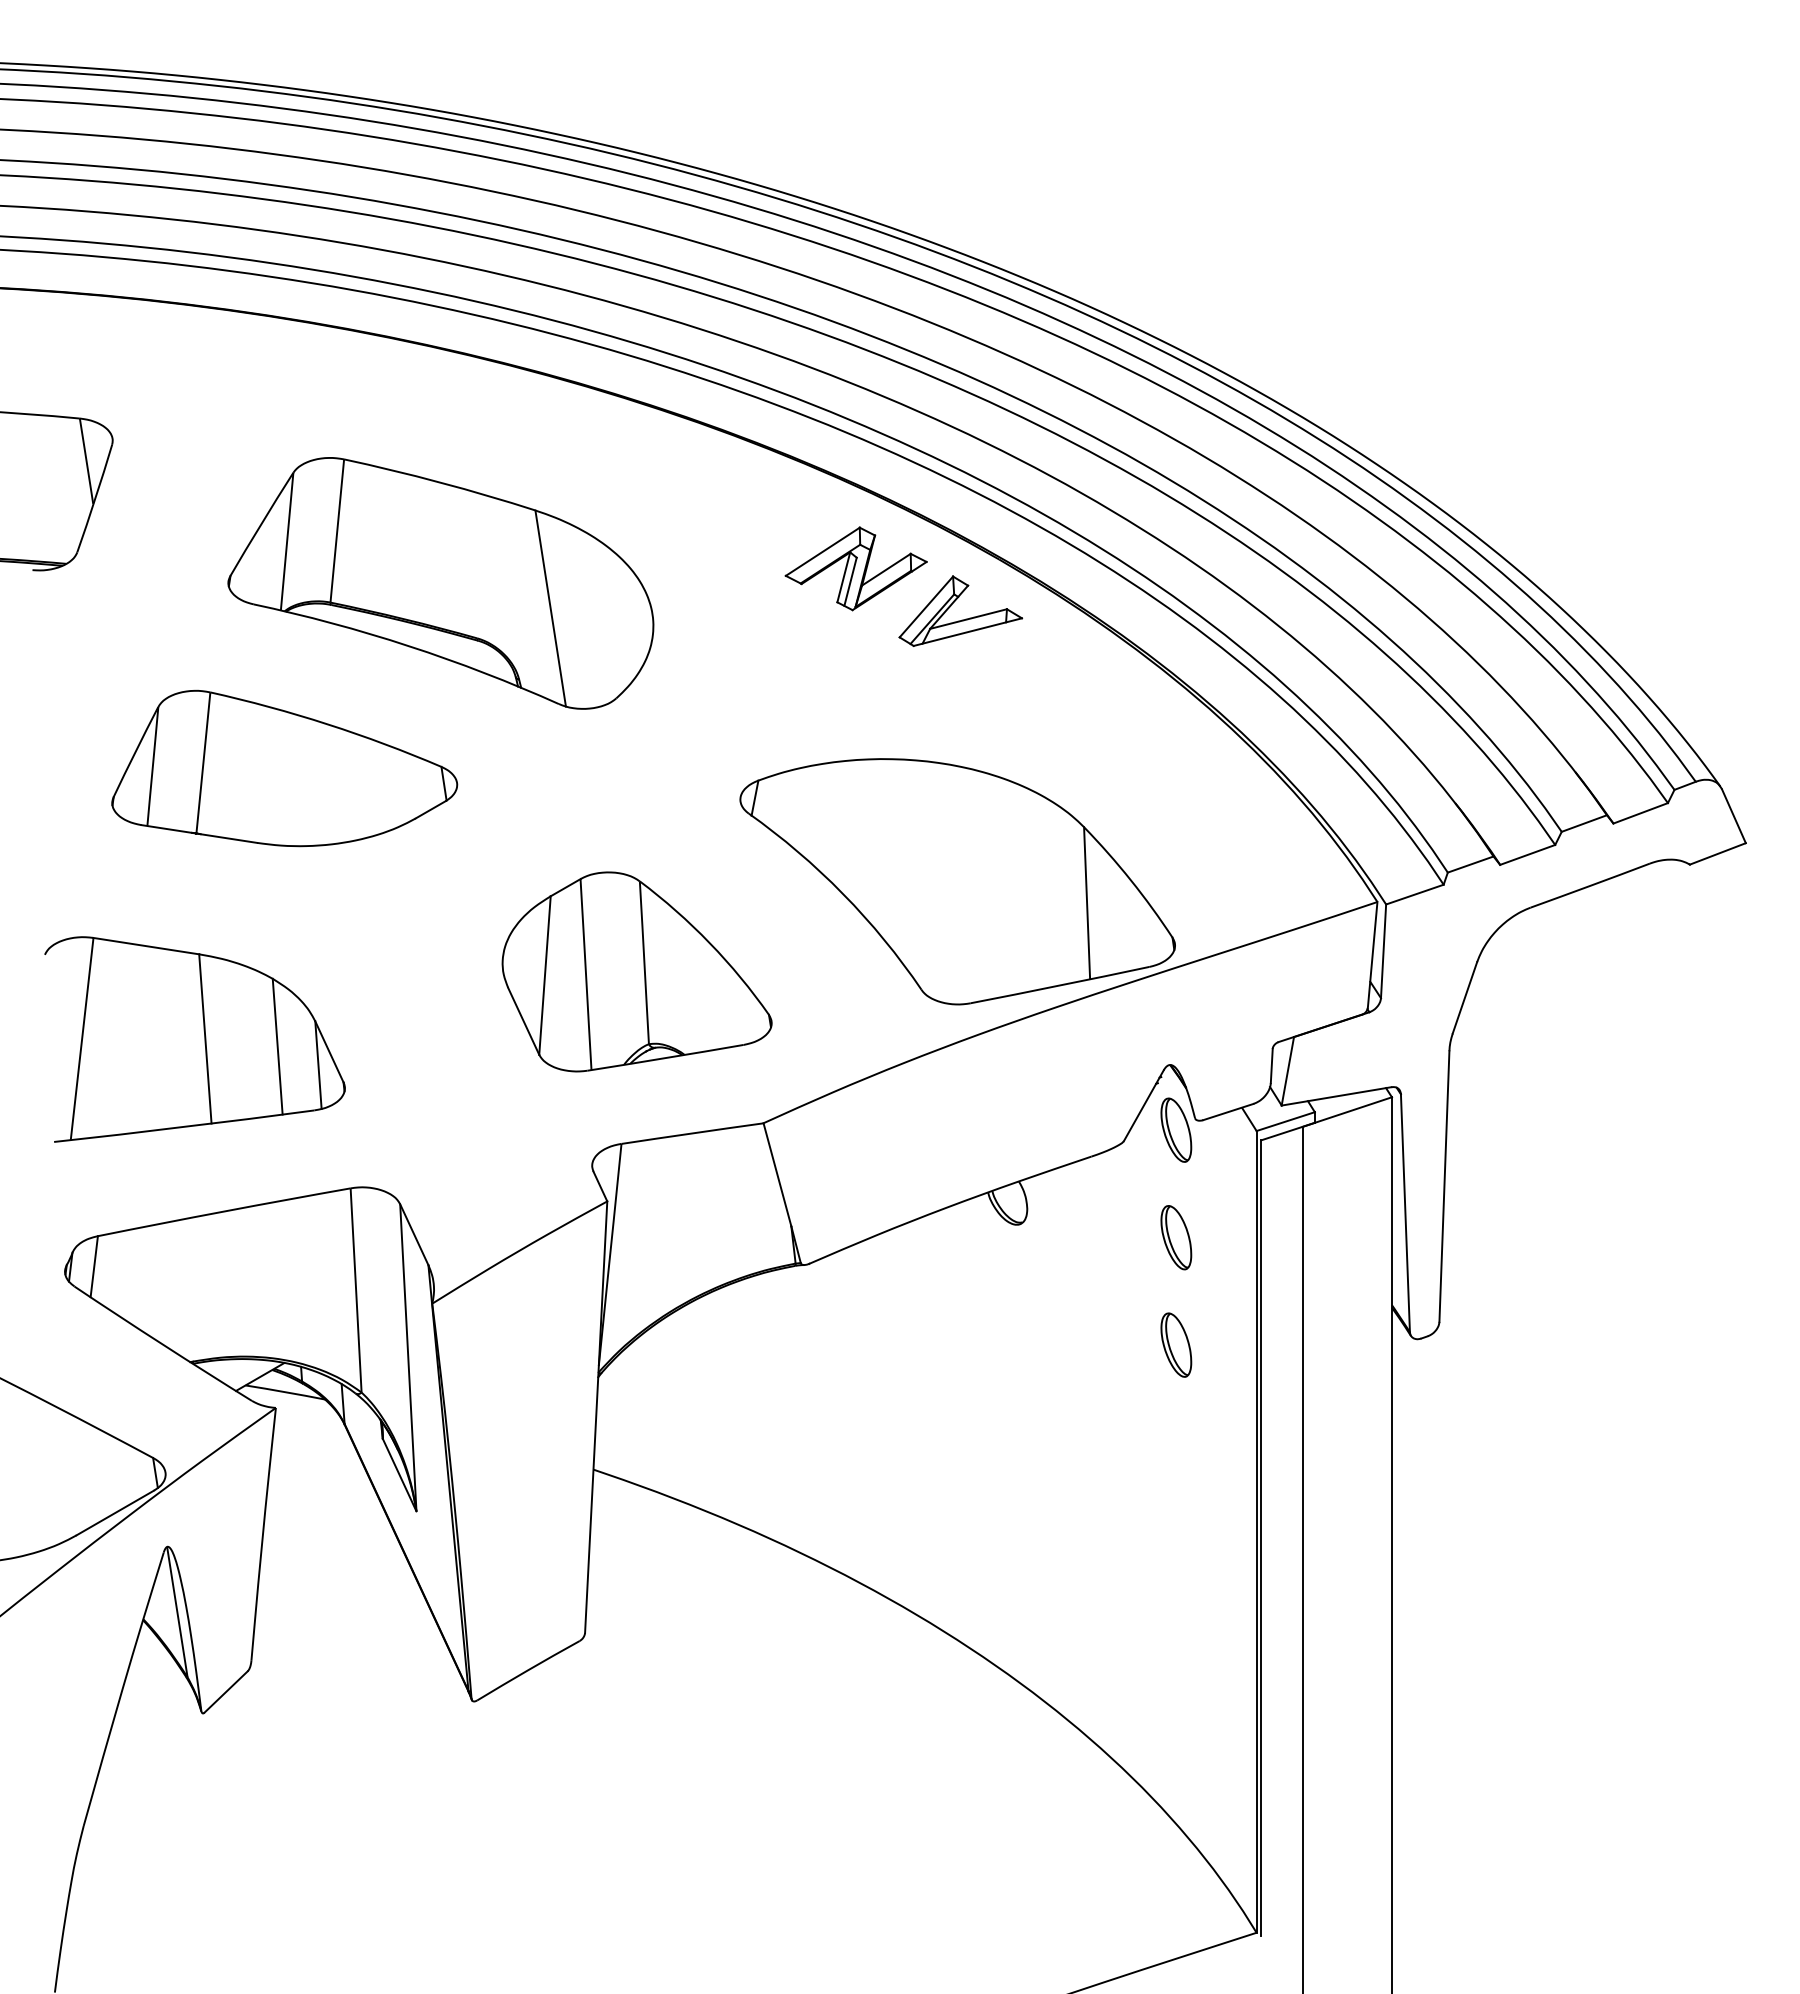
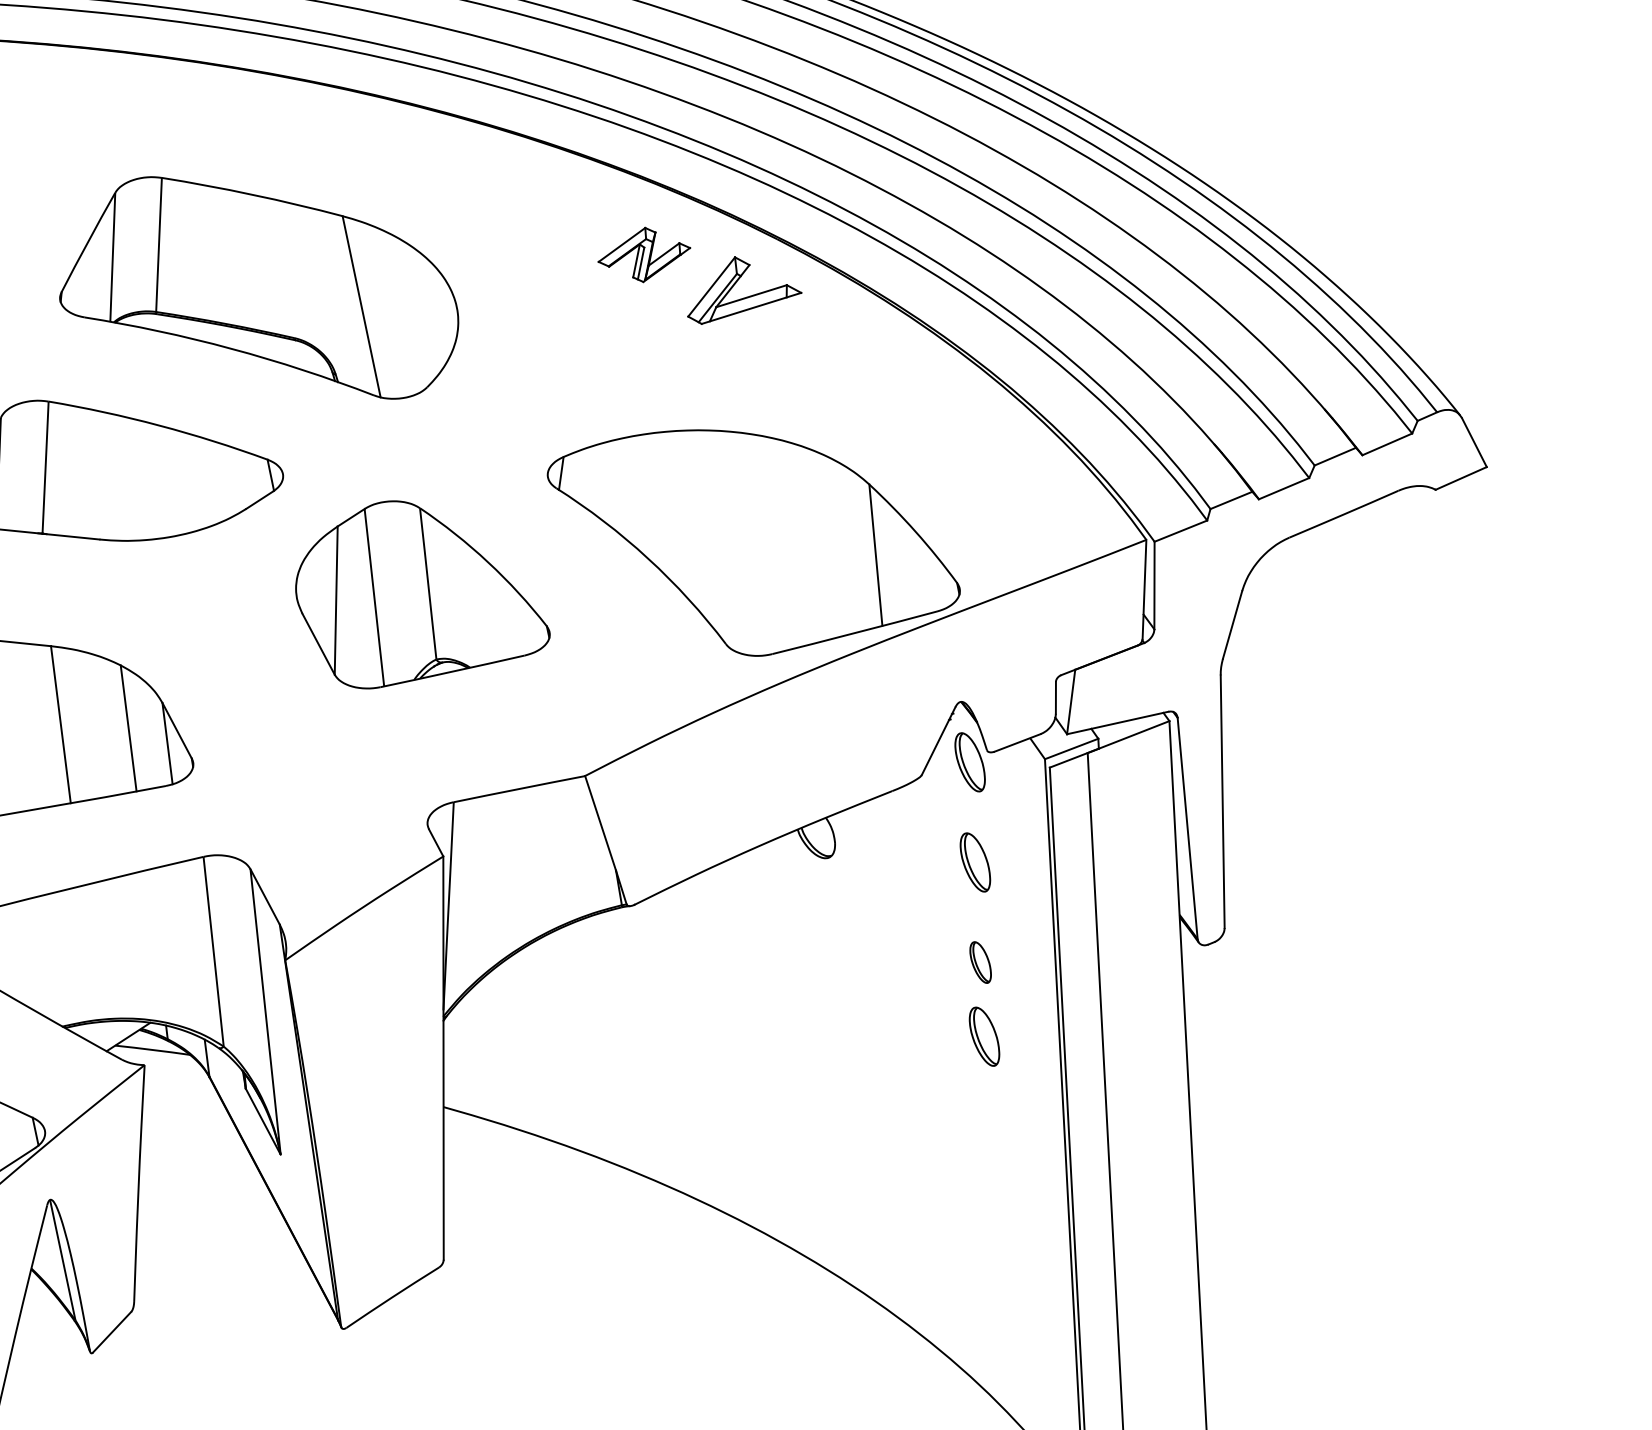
part: (855, 568) -> (643, 254), size x0.7
part: (636, 971) -> (421, 592), moved
part: (1176, 1344) -> (980, 962), size x0.7
part: (1176, 1424) -> (984, 1036), added

